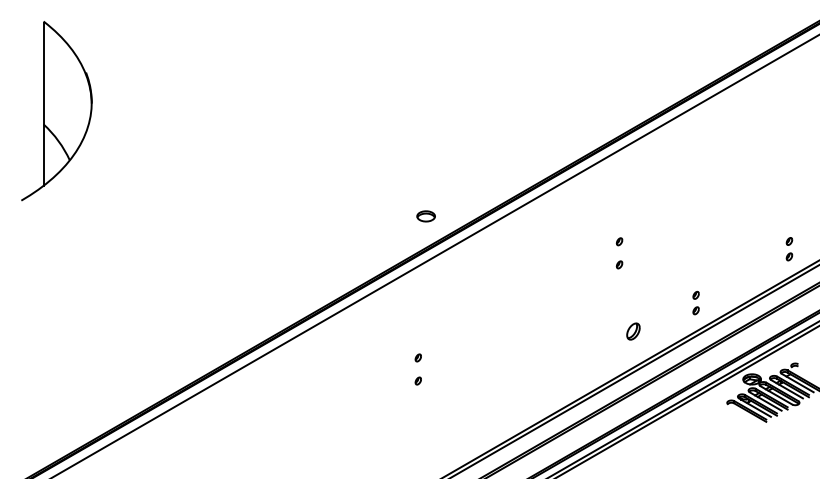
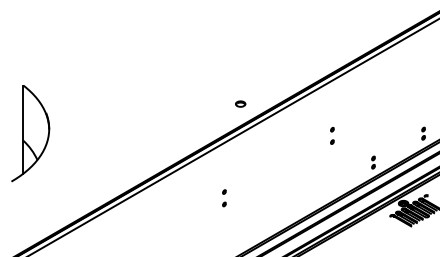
part: (56, 110) -> (30, 133), moved
part: (425, 215) -> (240, 103), moved
part: (632, 330) -> (339, 177), removed

